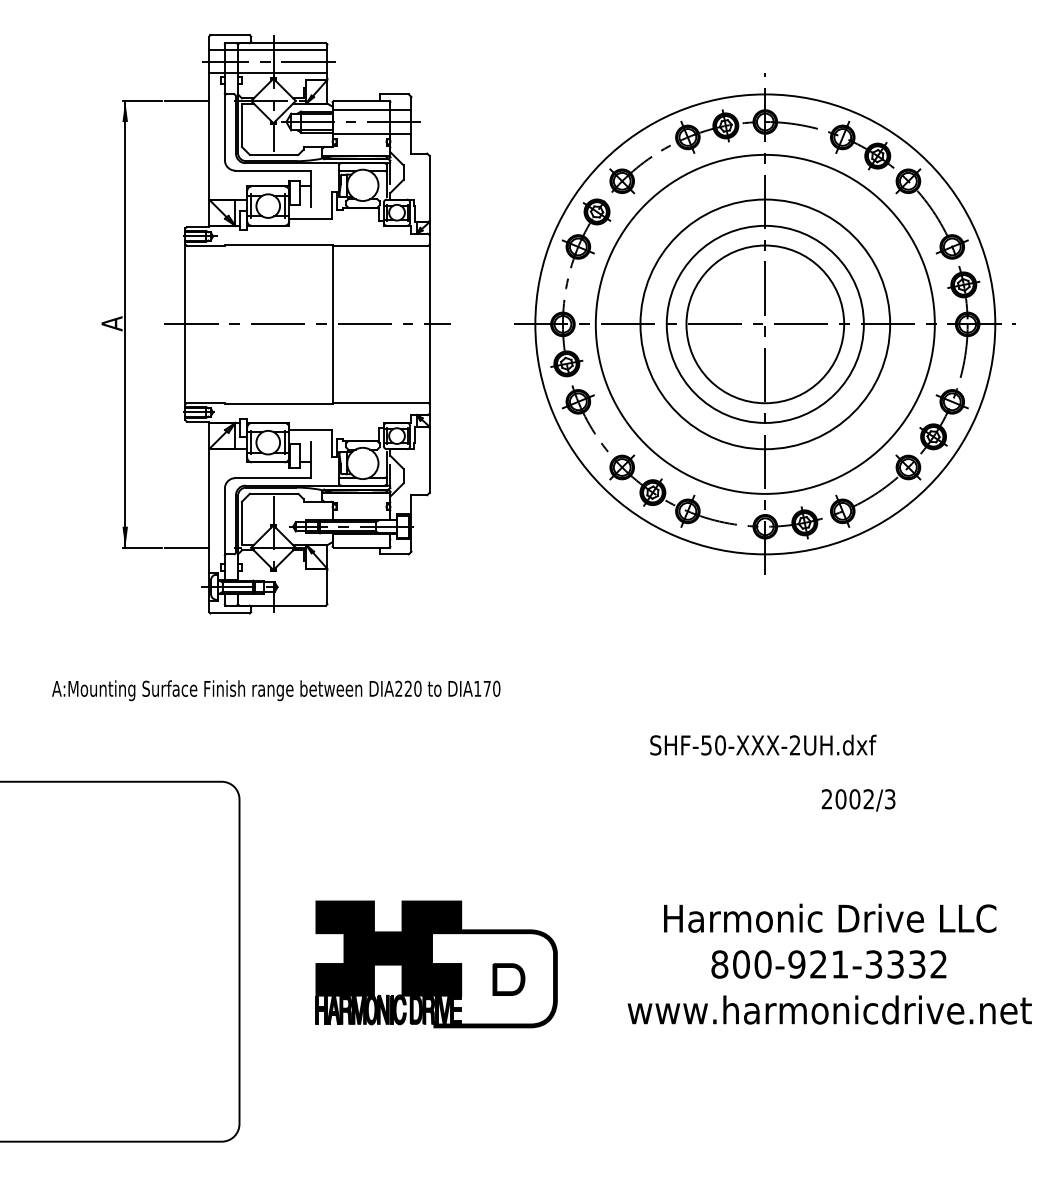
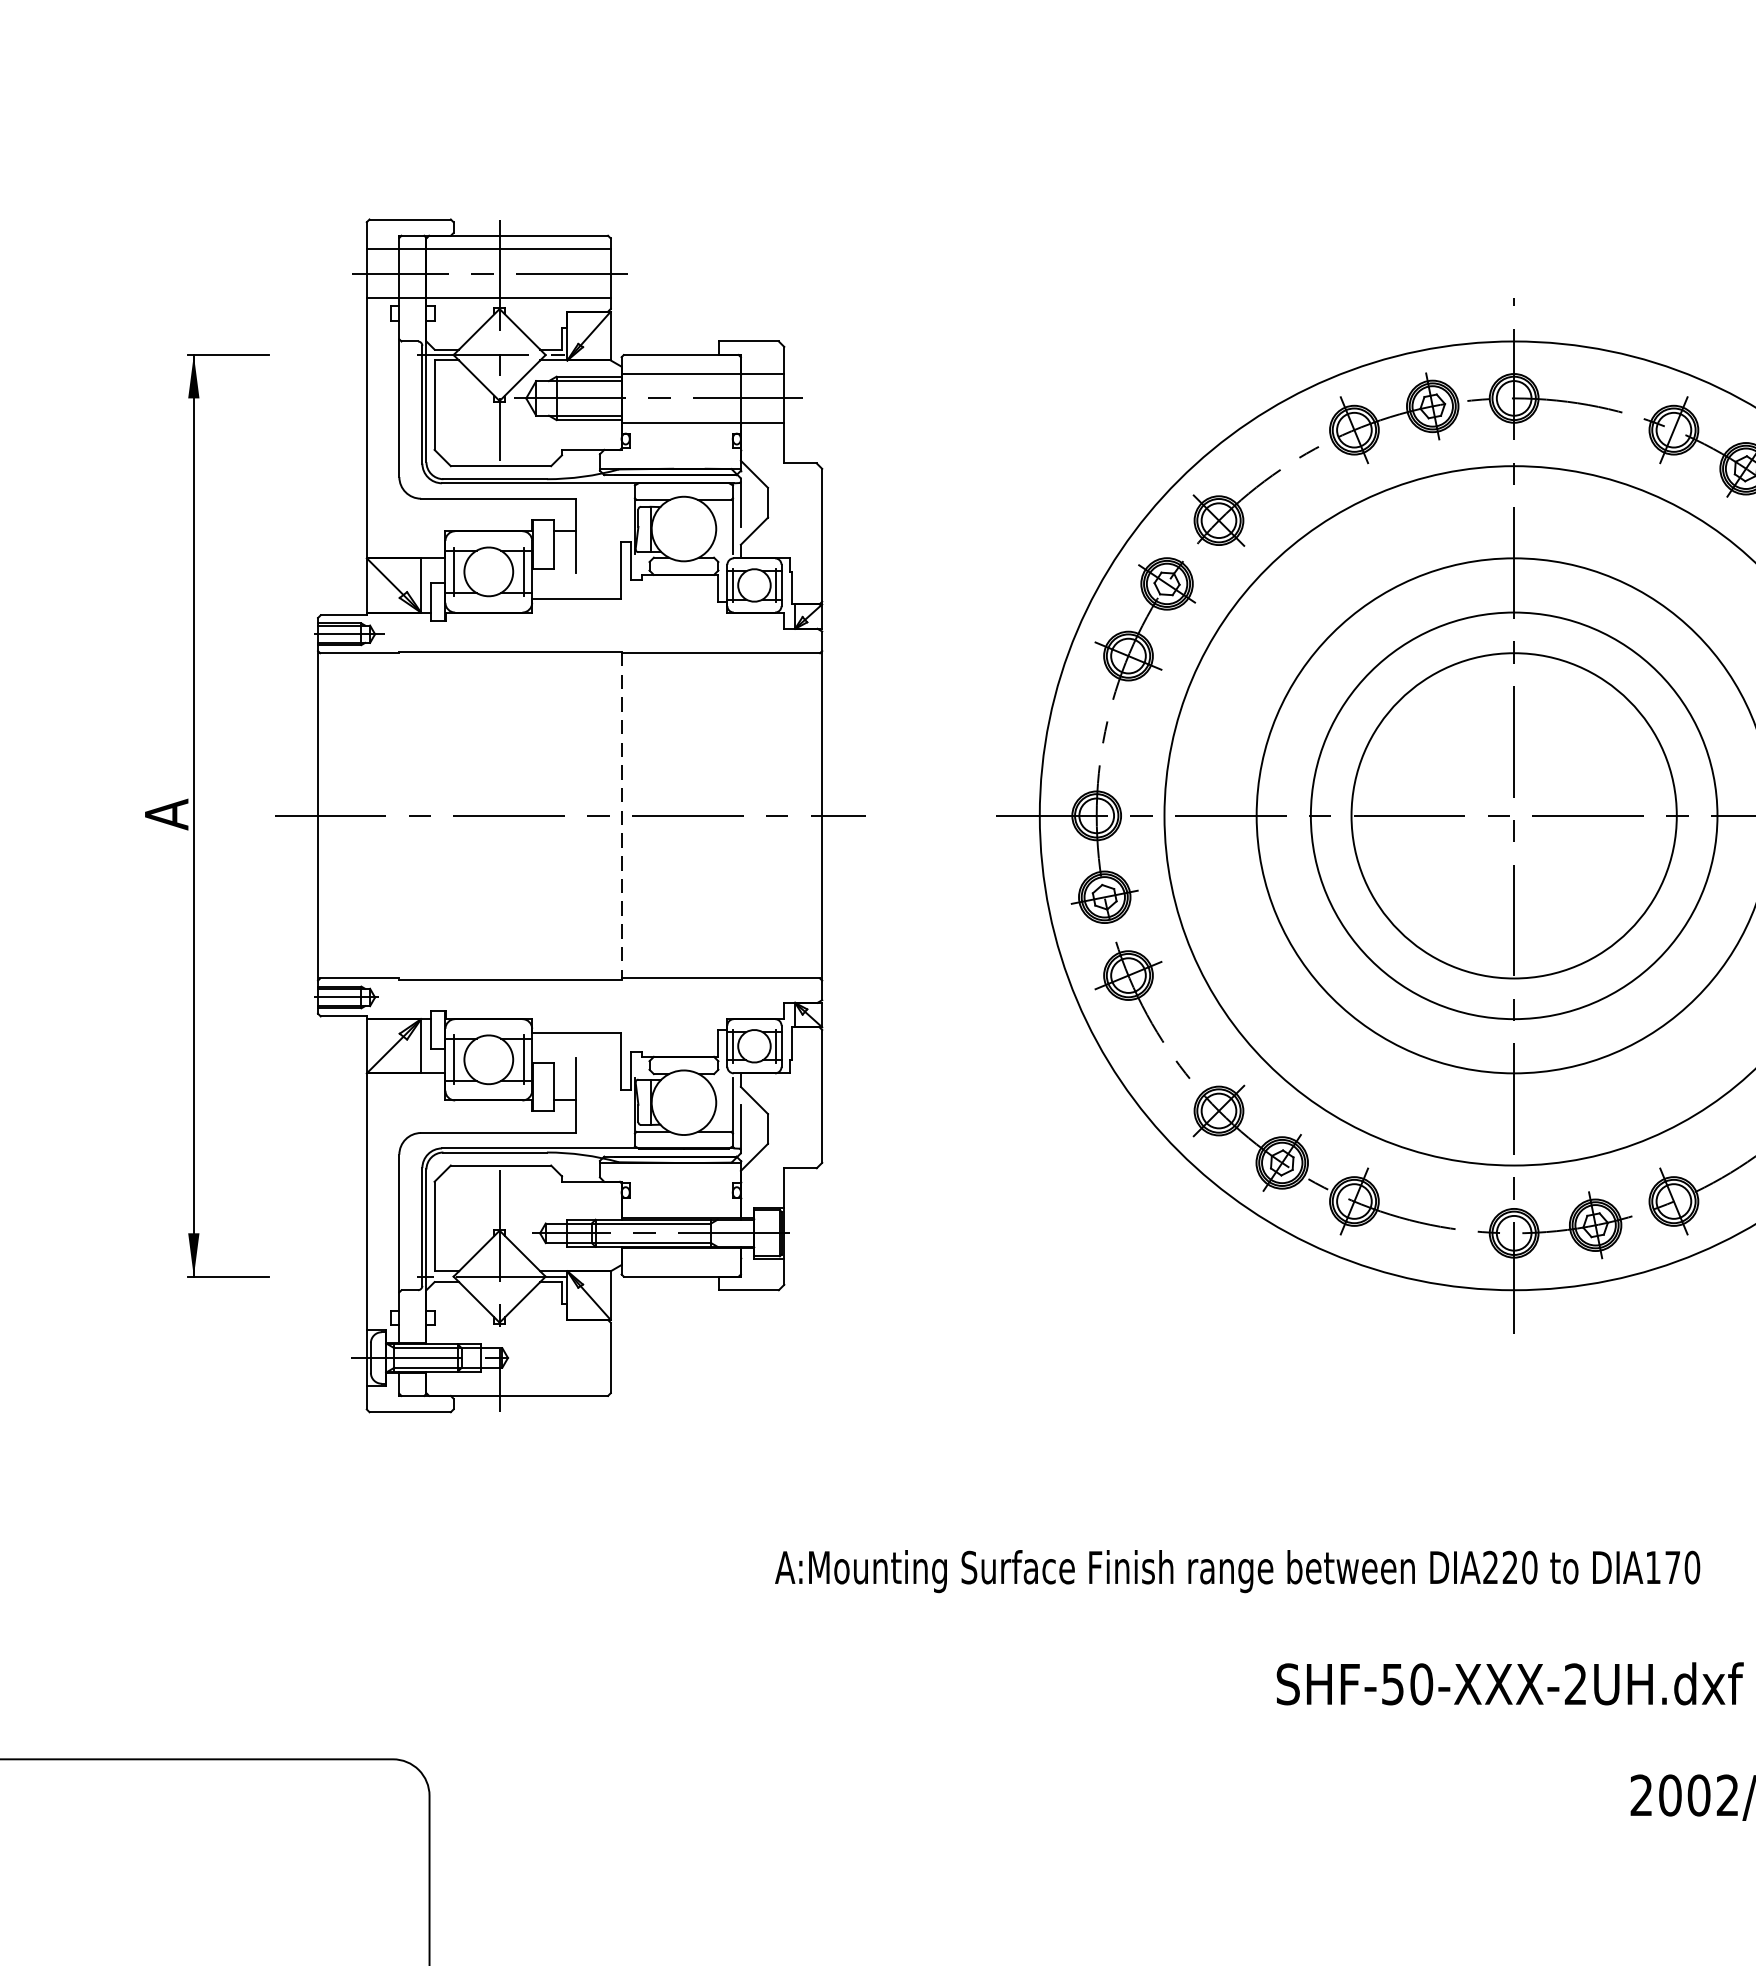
line: (186, 101) -> (320, 356), removed
line: (332, 324) -> (621, 816), solid -> dashed
line: (186, 547) -> (320, 1276), removed
text: (276, 690) -> (1238, 1571), moved

